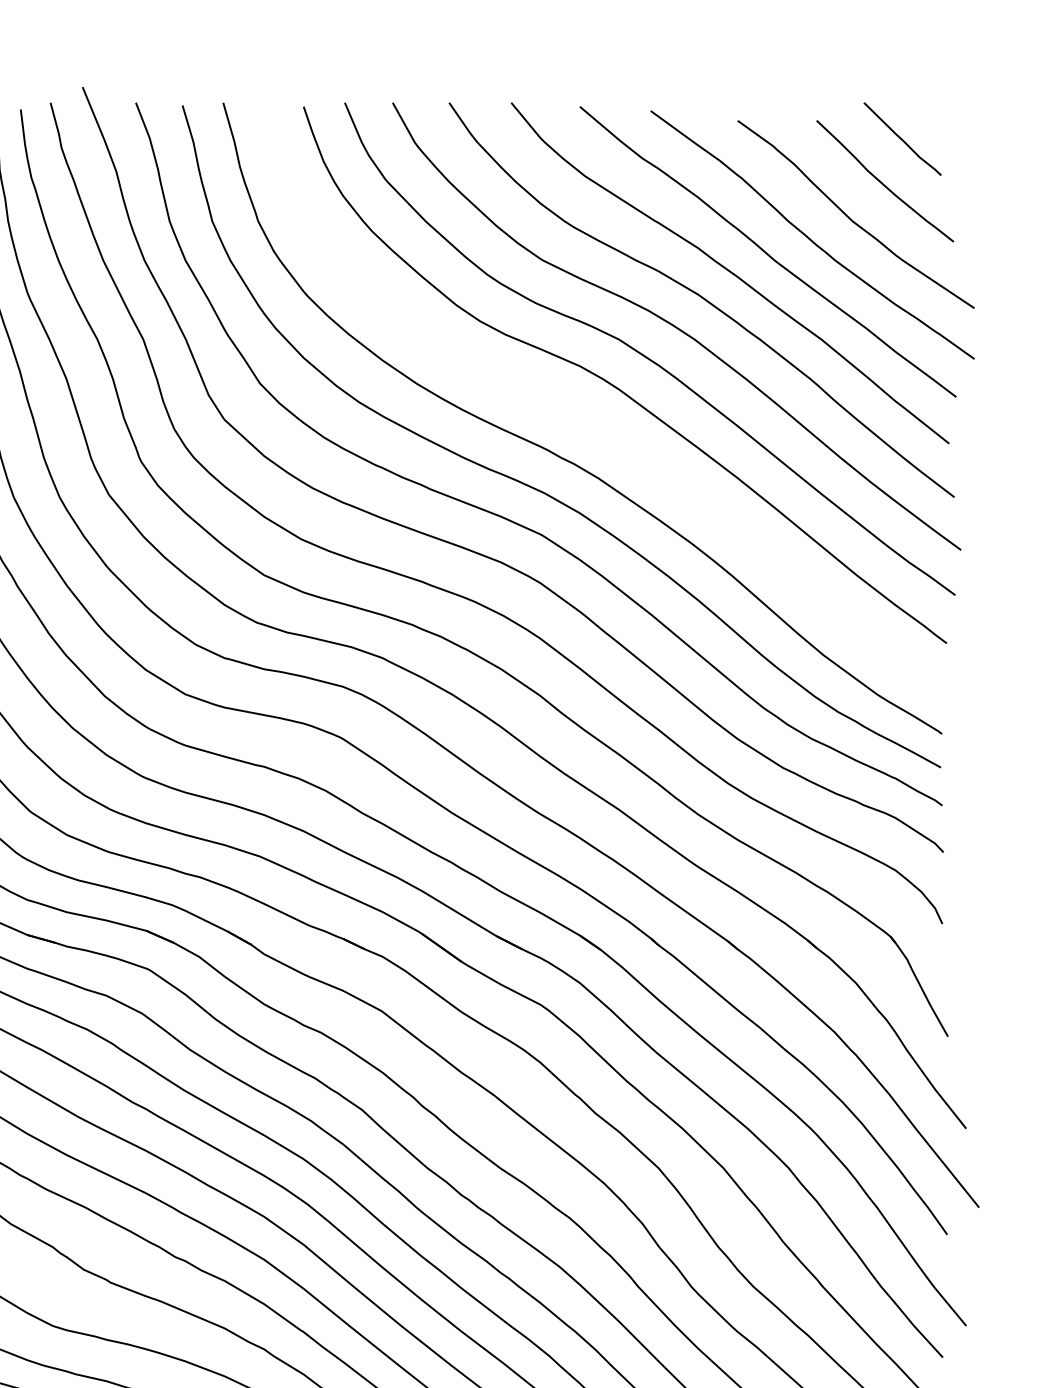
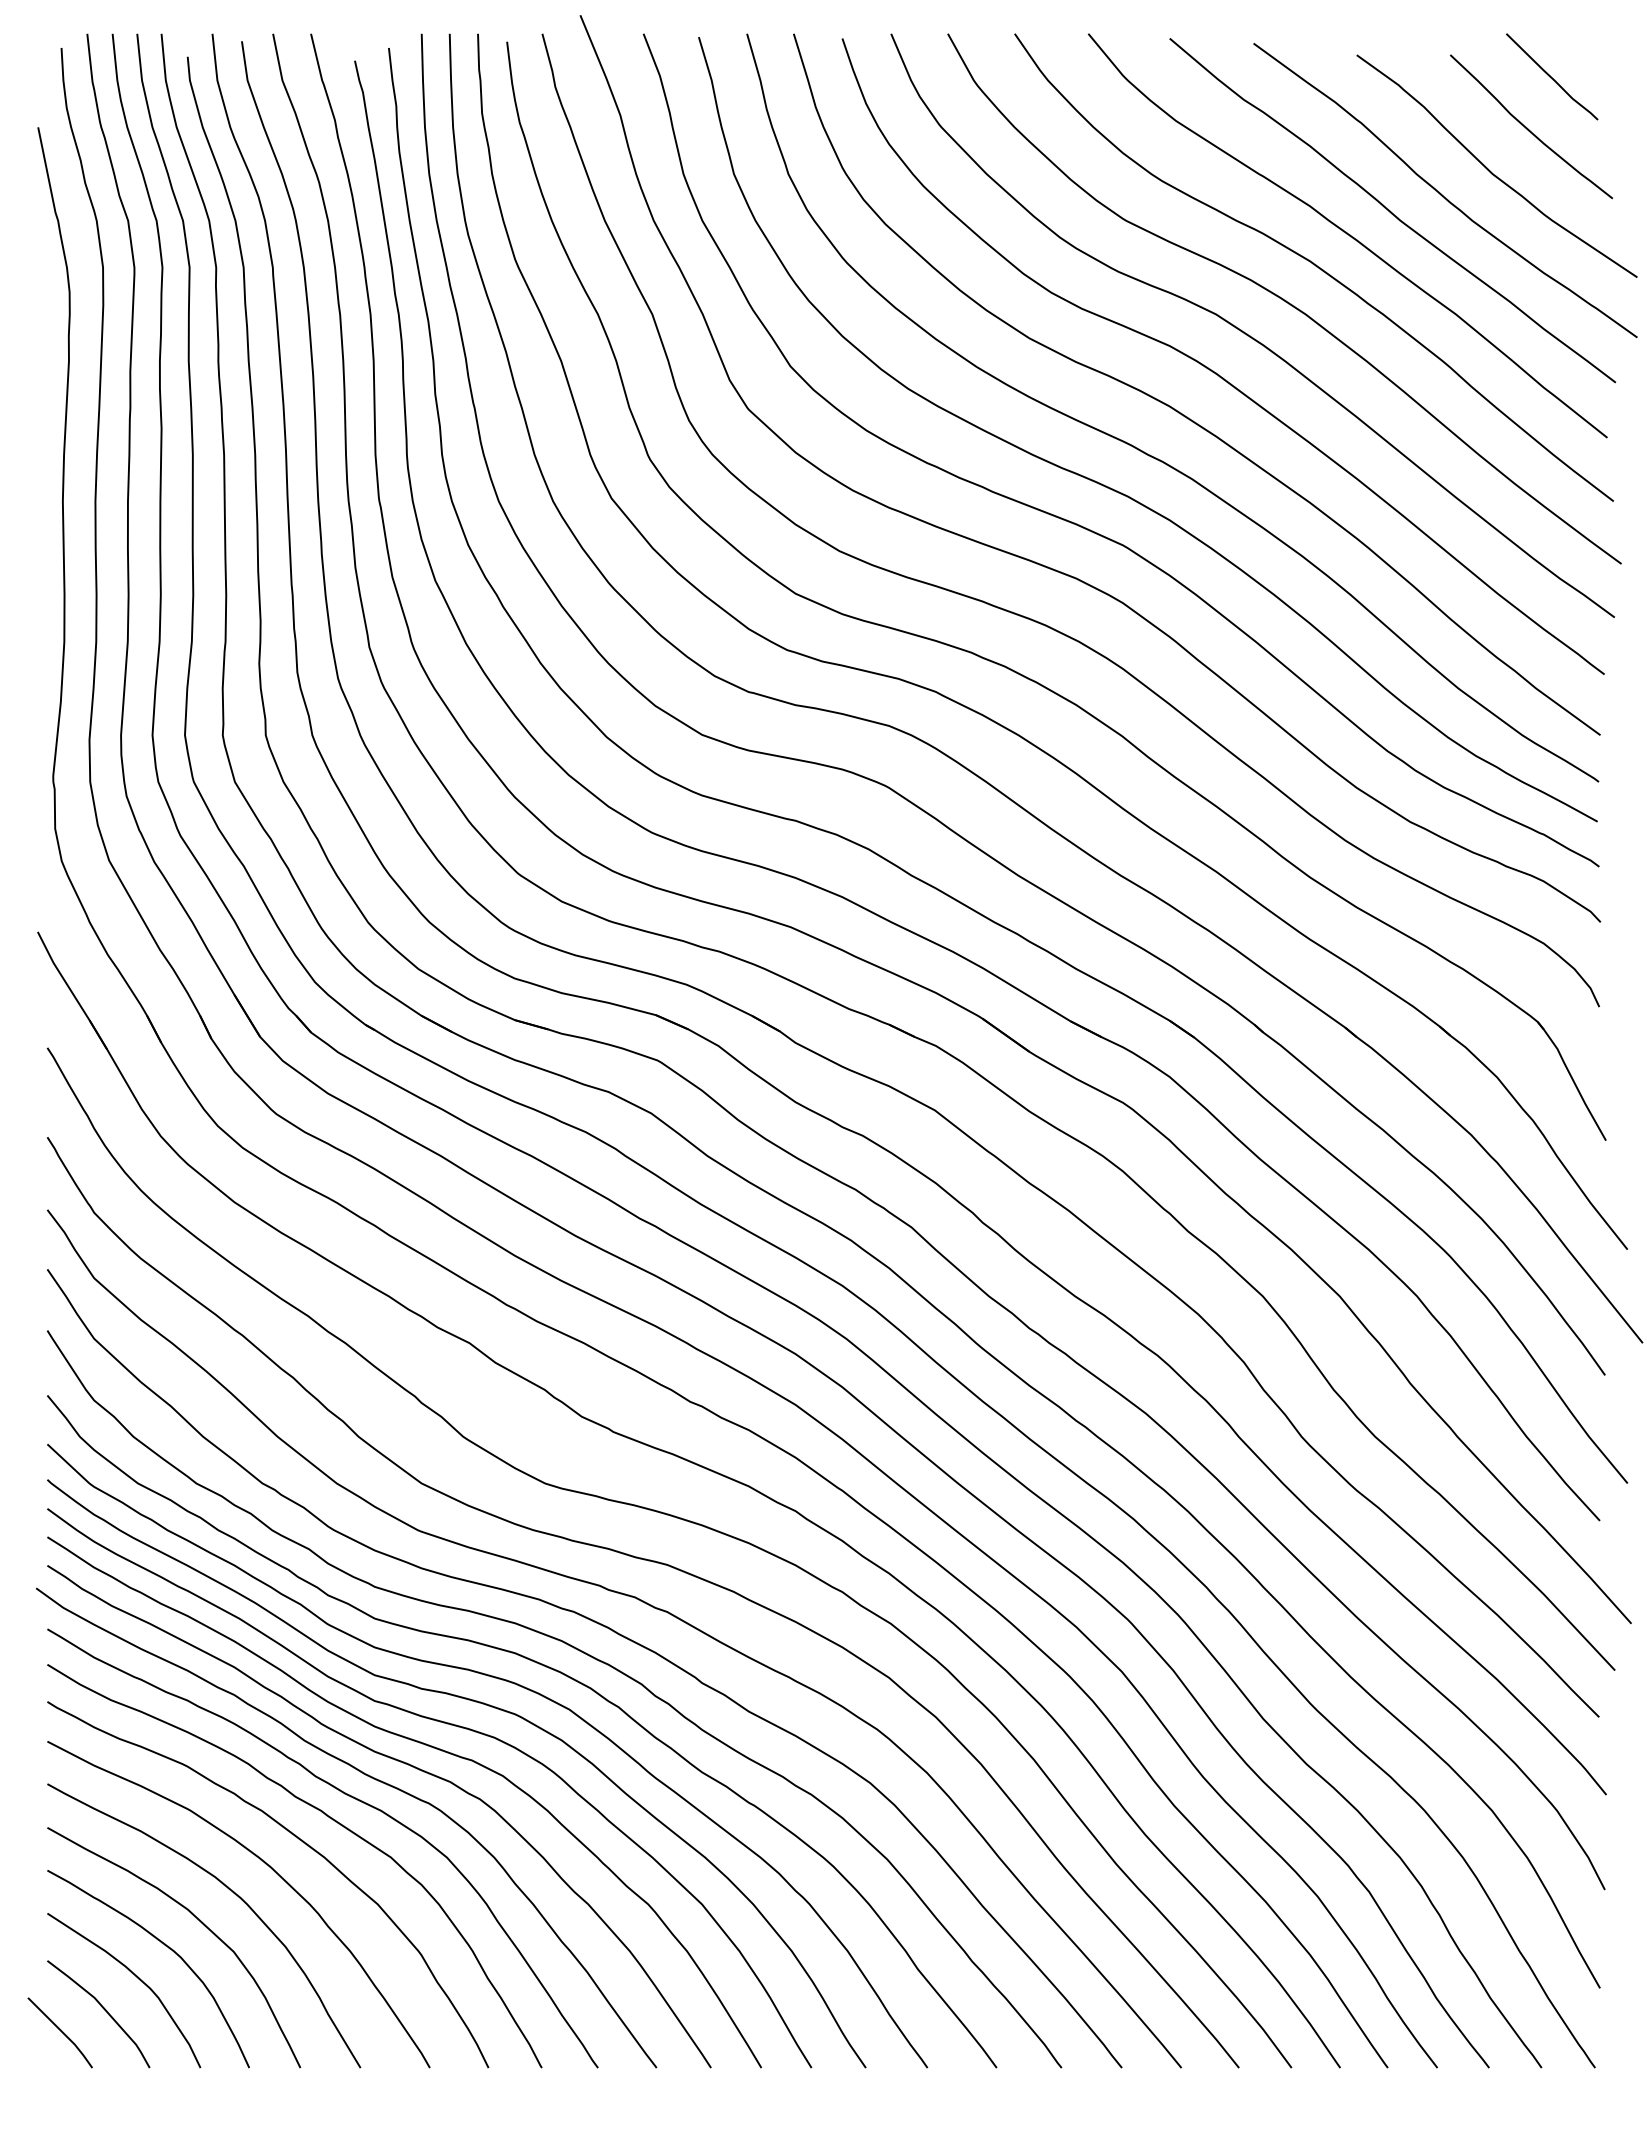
curve: (588, 421) -> (1179, 411), added

